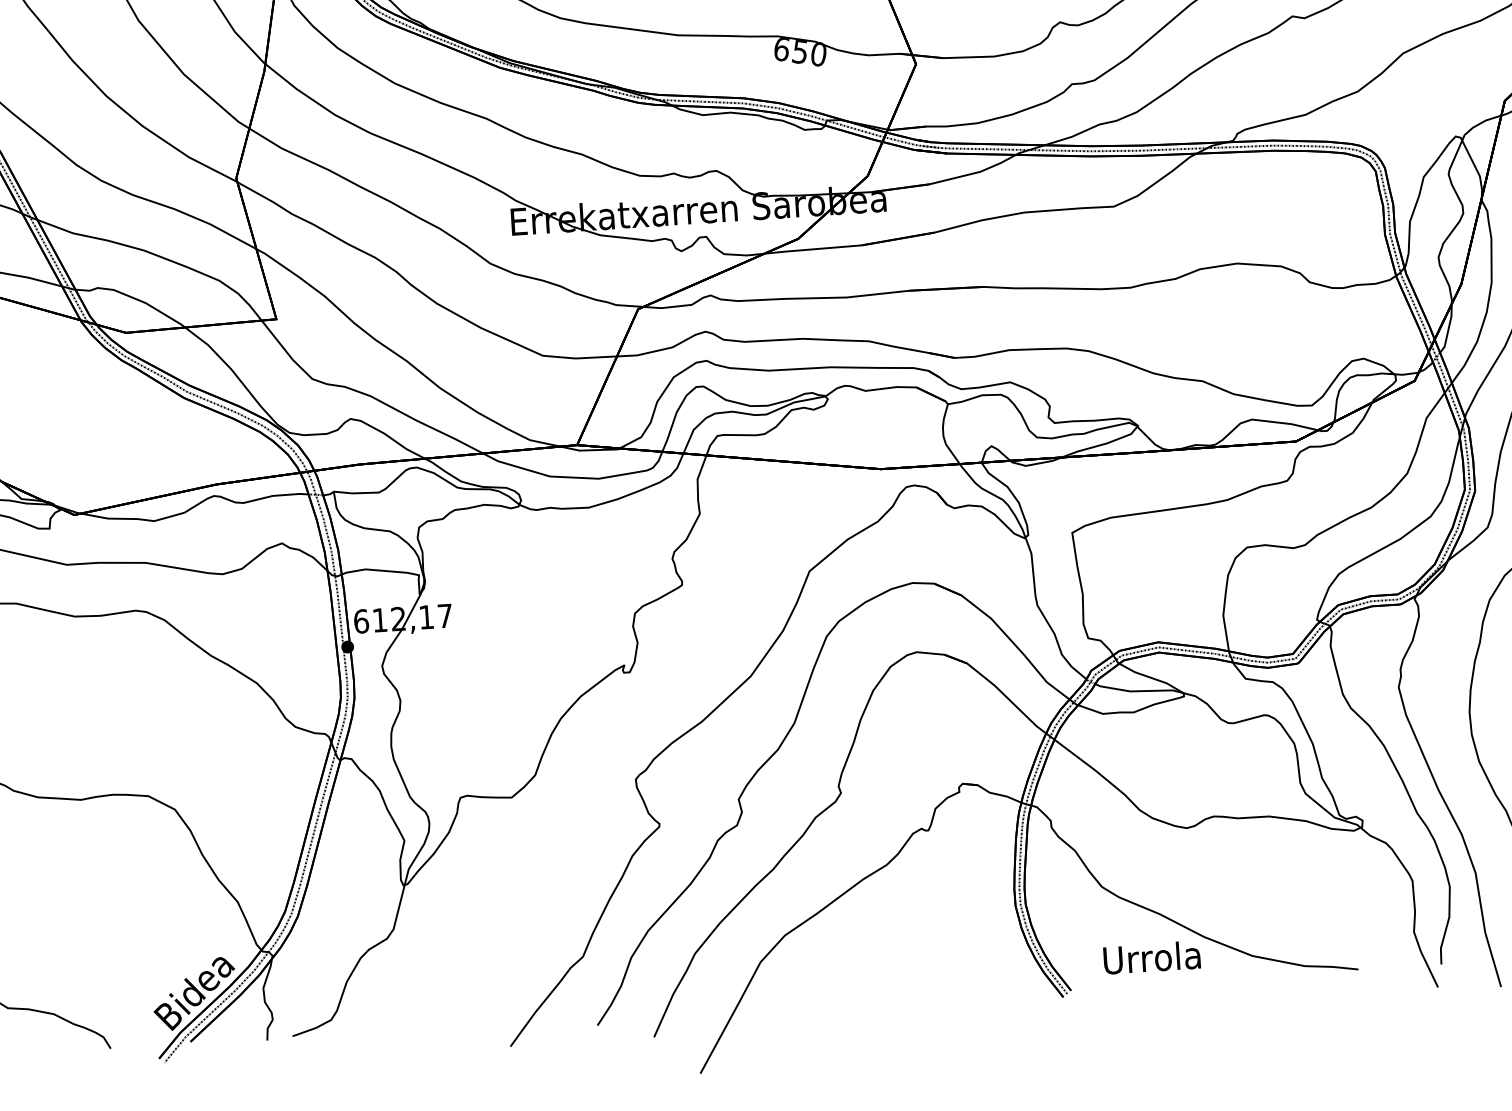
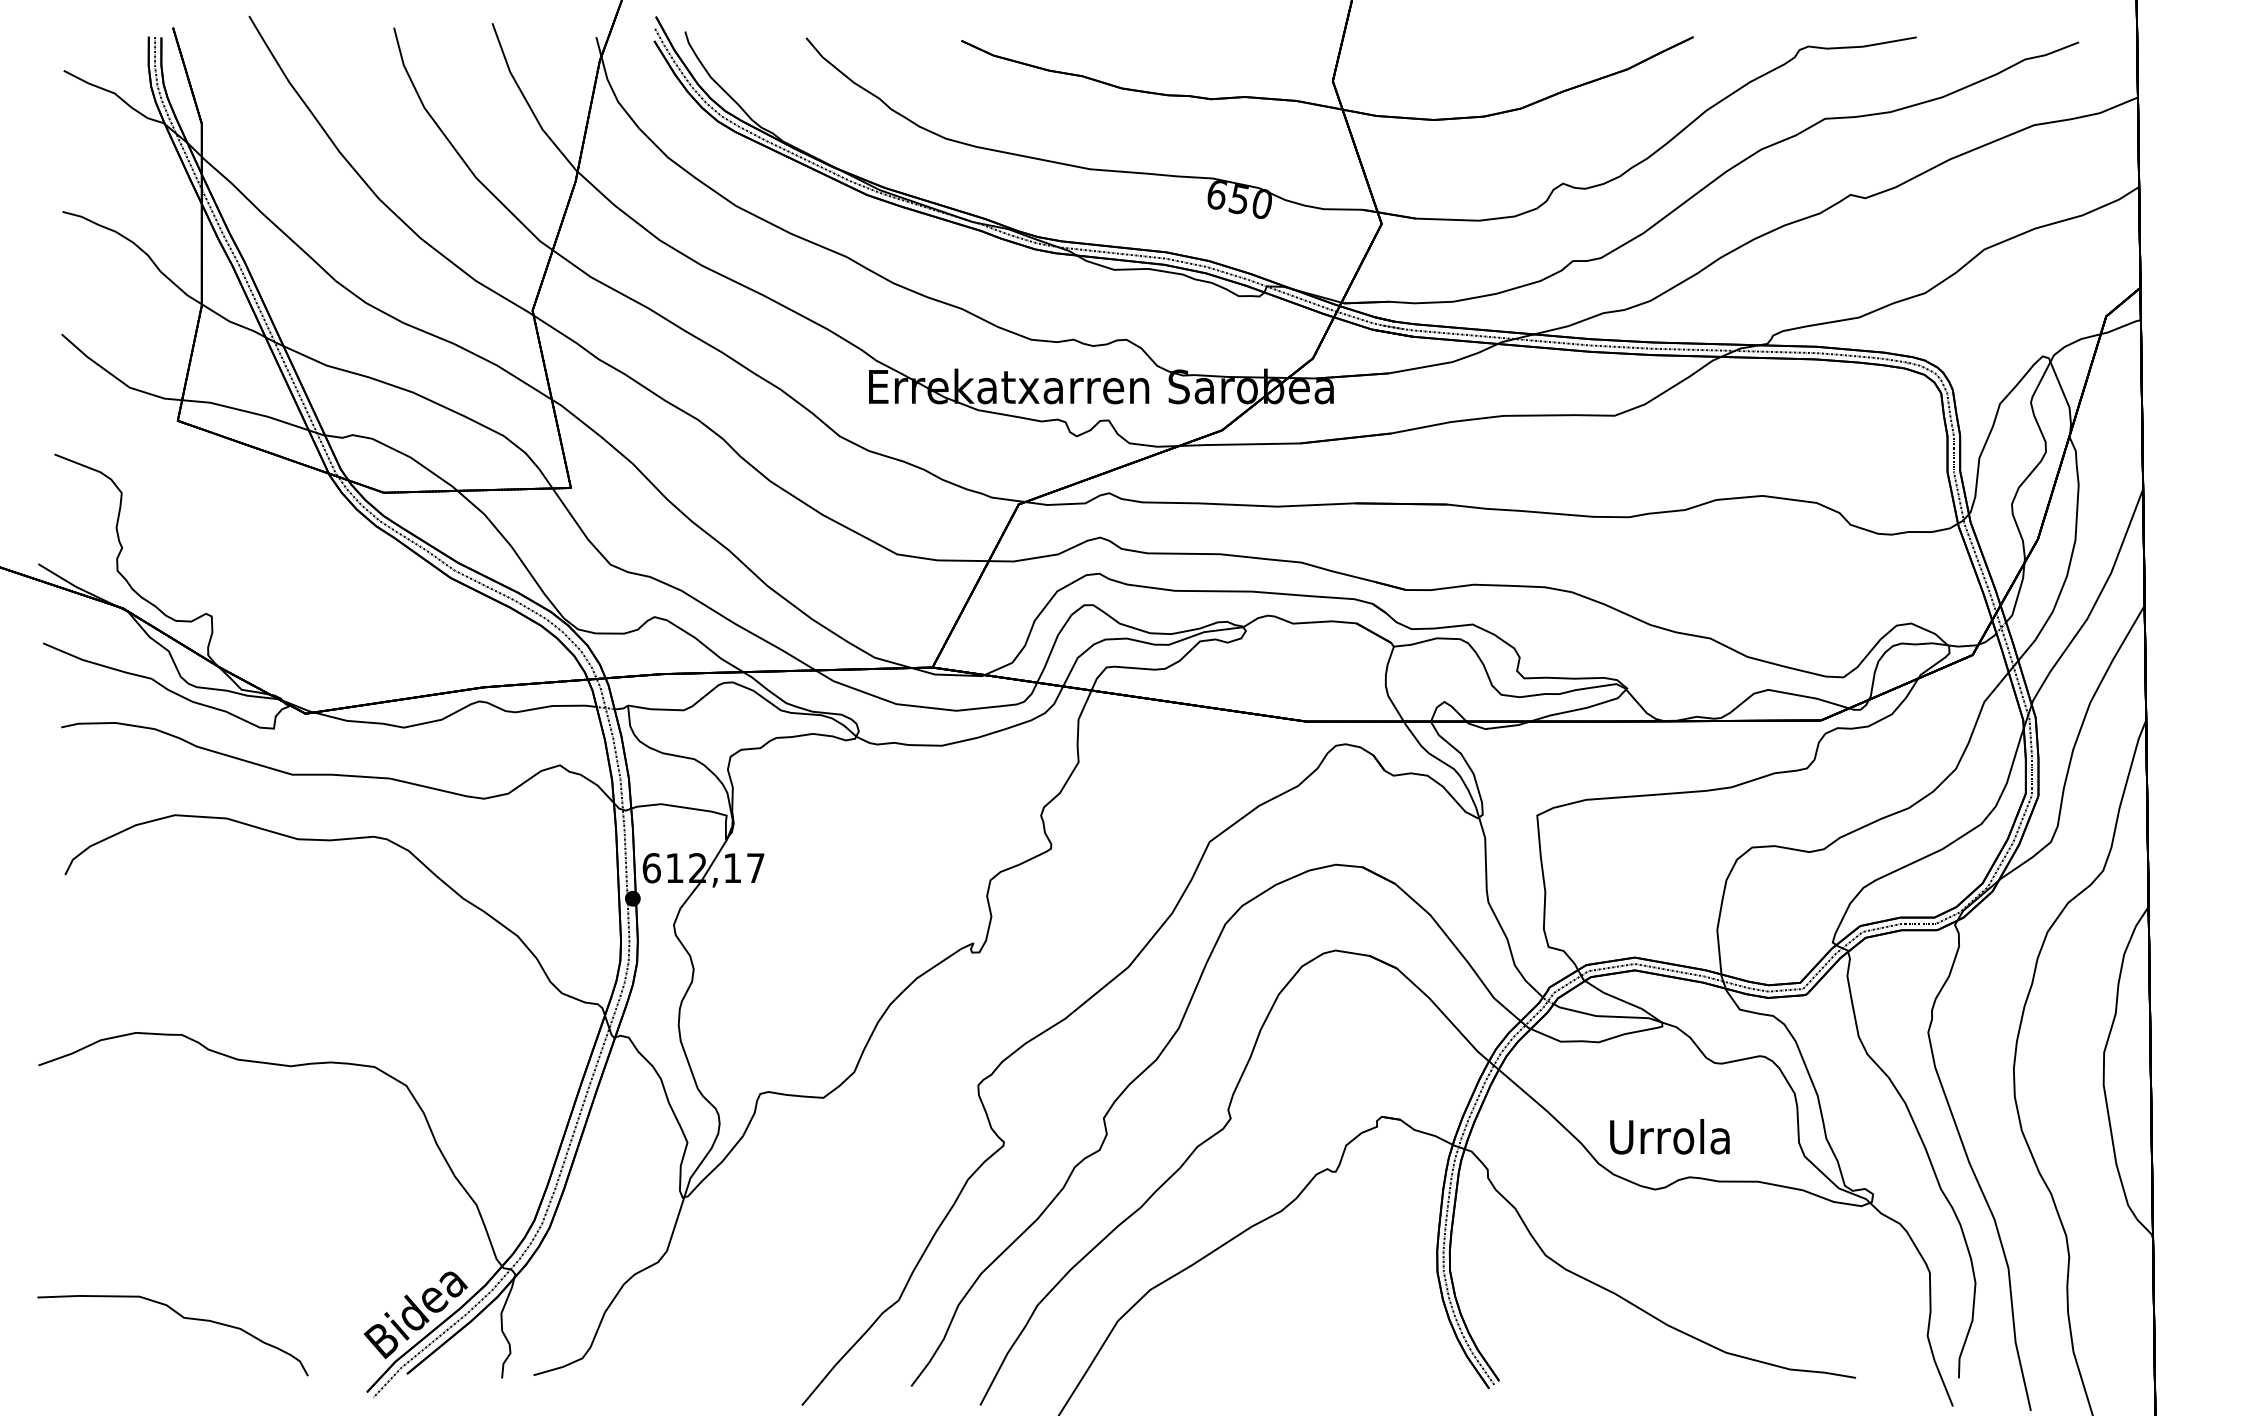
text: (1151, 957) -> (1669, 1136), moved

